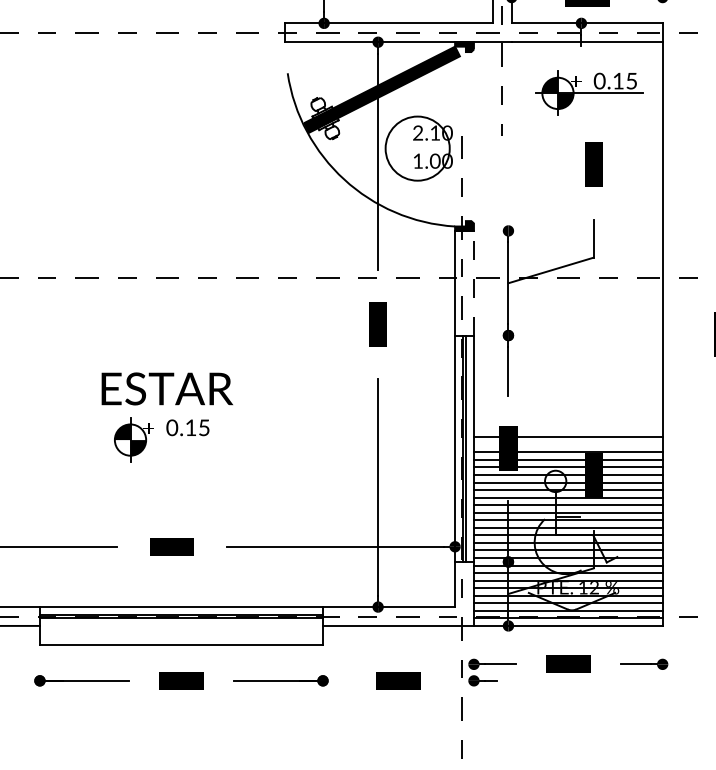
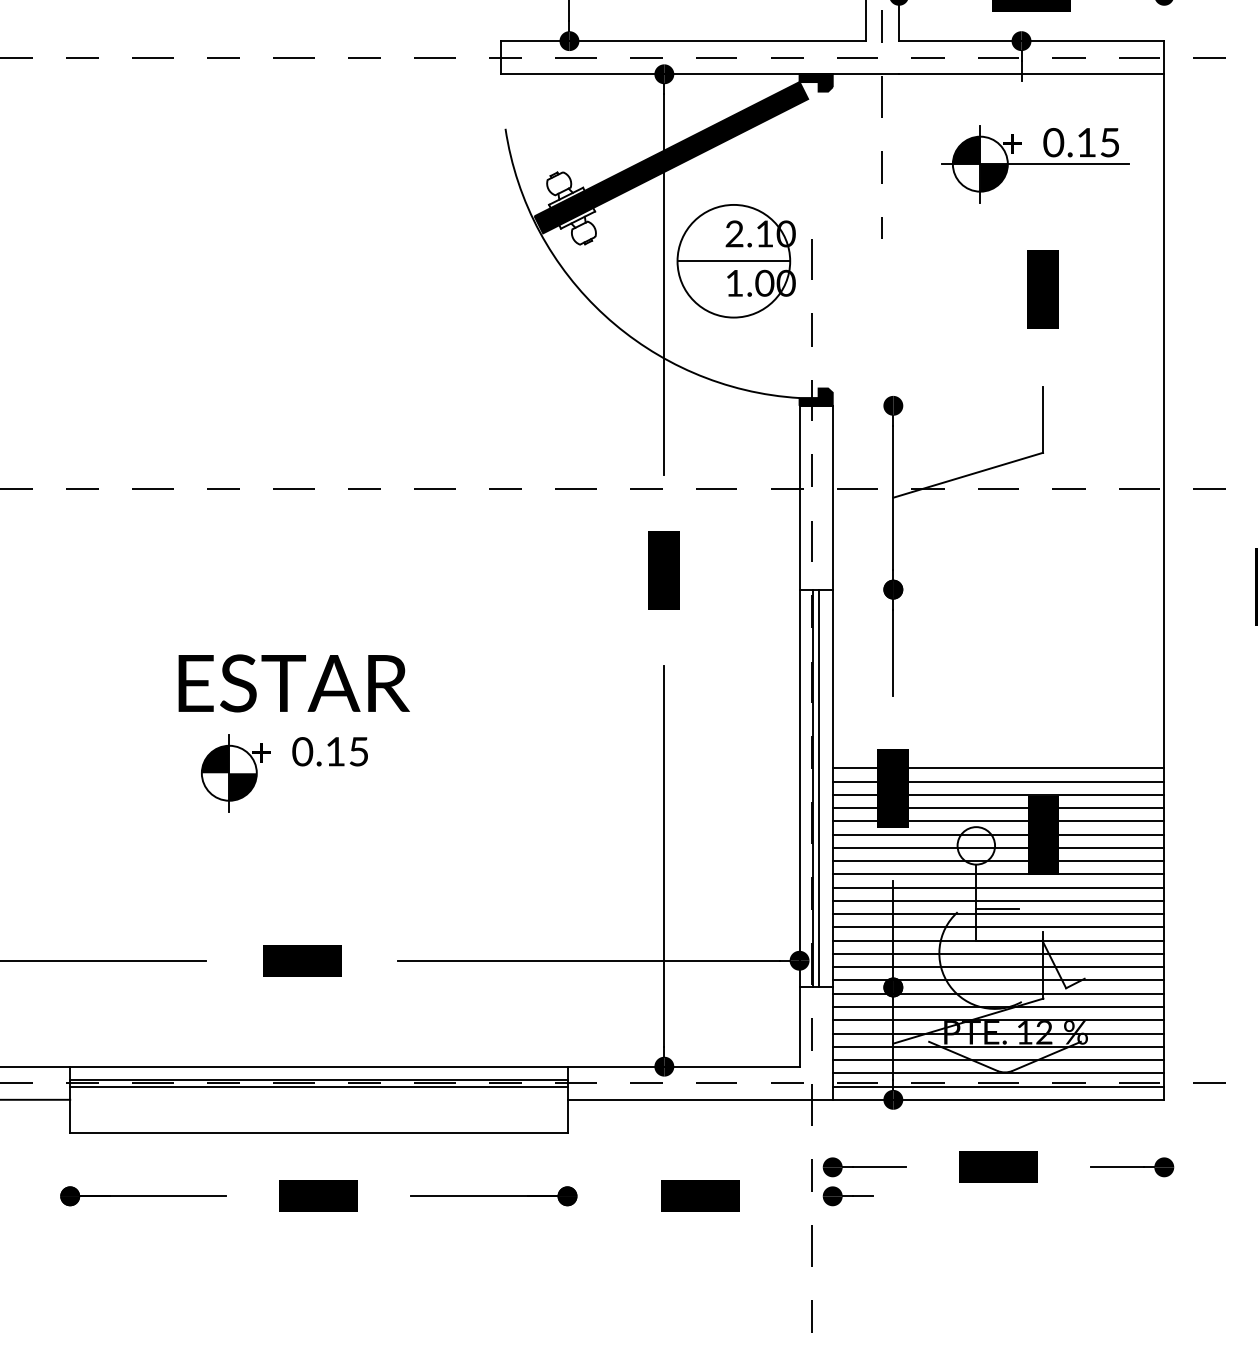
line: (417, 148) -> (733, 260), added
line: (473, 282) -> (831, 496), dashed -> solid
line: (567, 444) -> (997, 781), added

